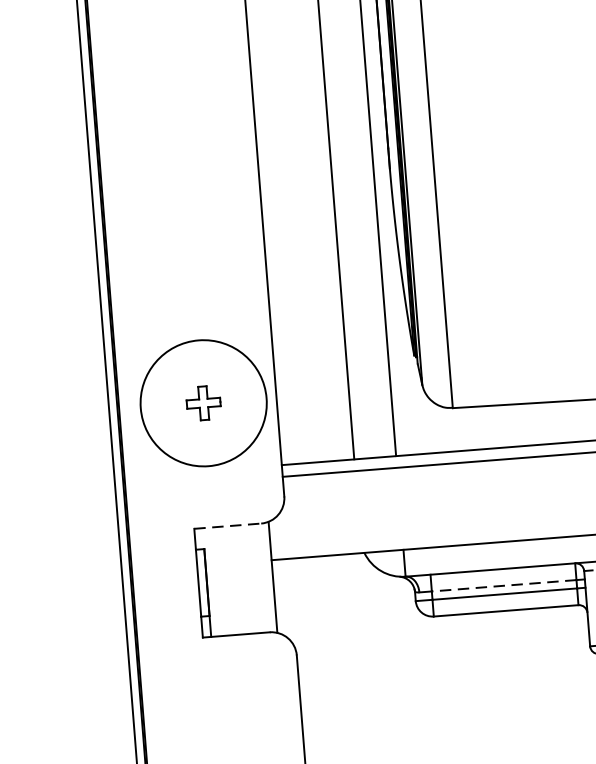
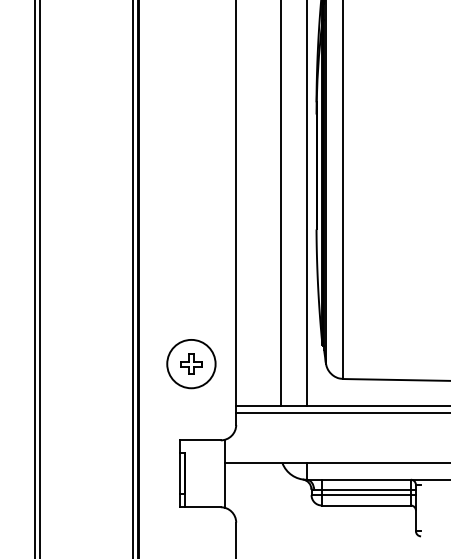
circle: (203, 402) -> (191, 363), size x0.62
line: (228, 526) -> (200, 440), dashed -> solid
line: (502, 586) -> (365, 490), dashed -> solid

